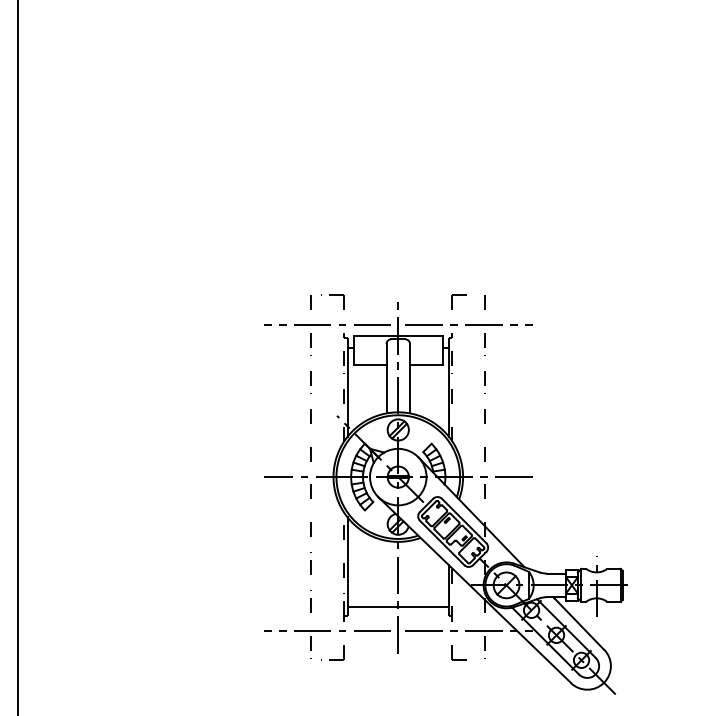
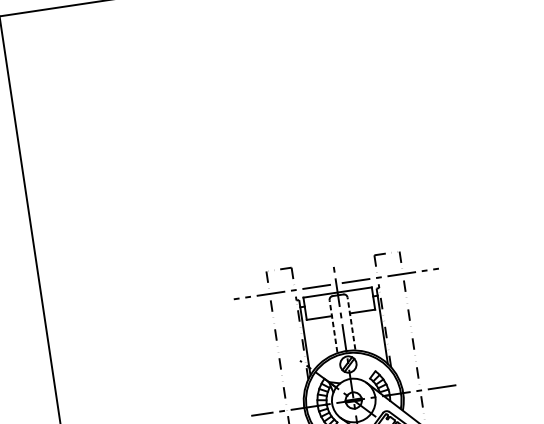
line: (386, 377) -> (333, 325), solid -> dashed
line: (410, 377) -> (351, 323), solid -> dashed

